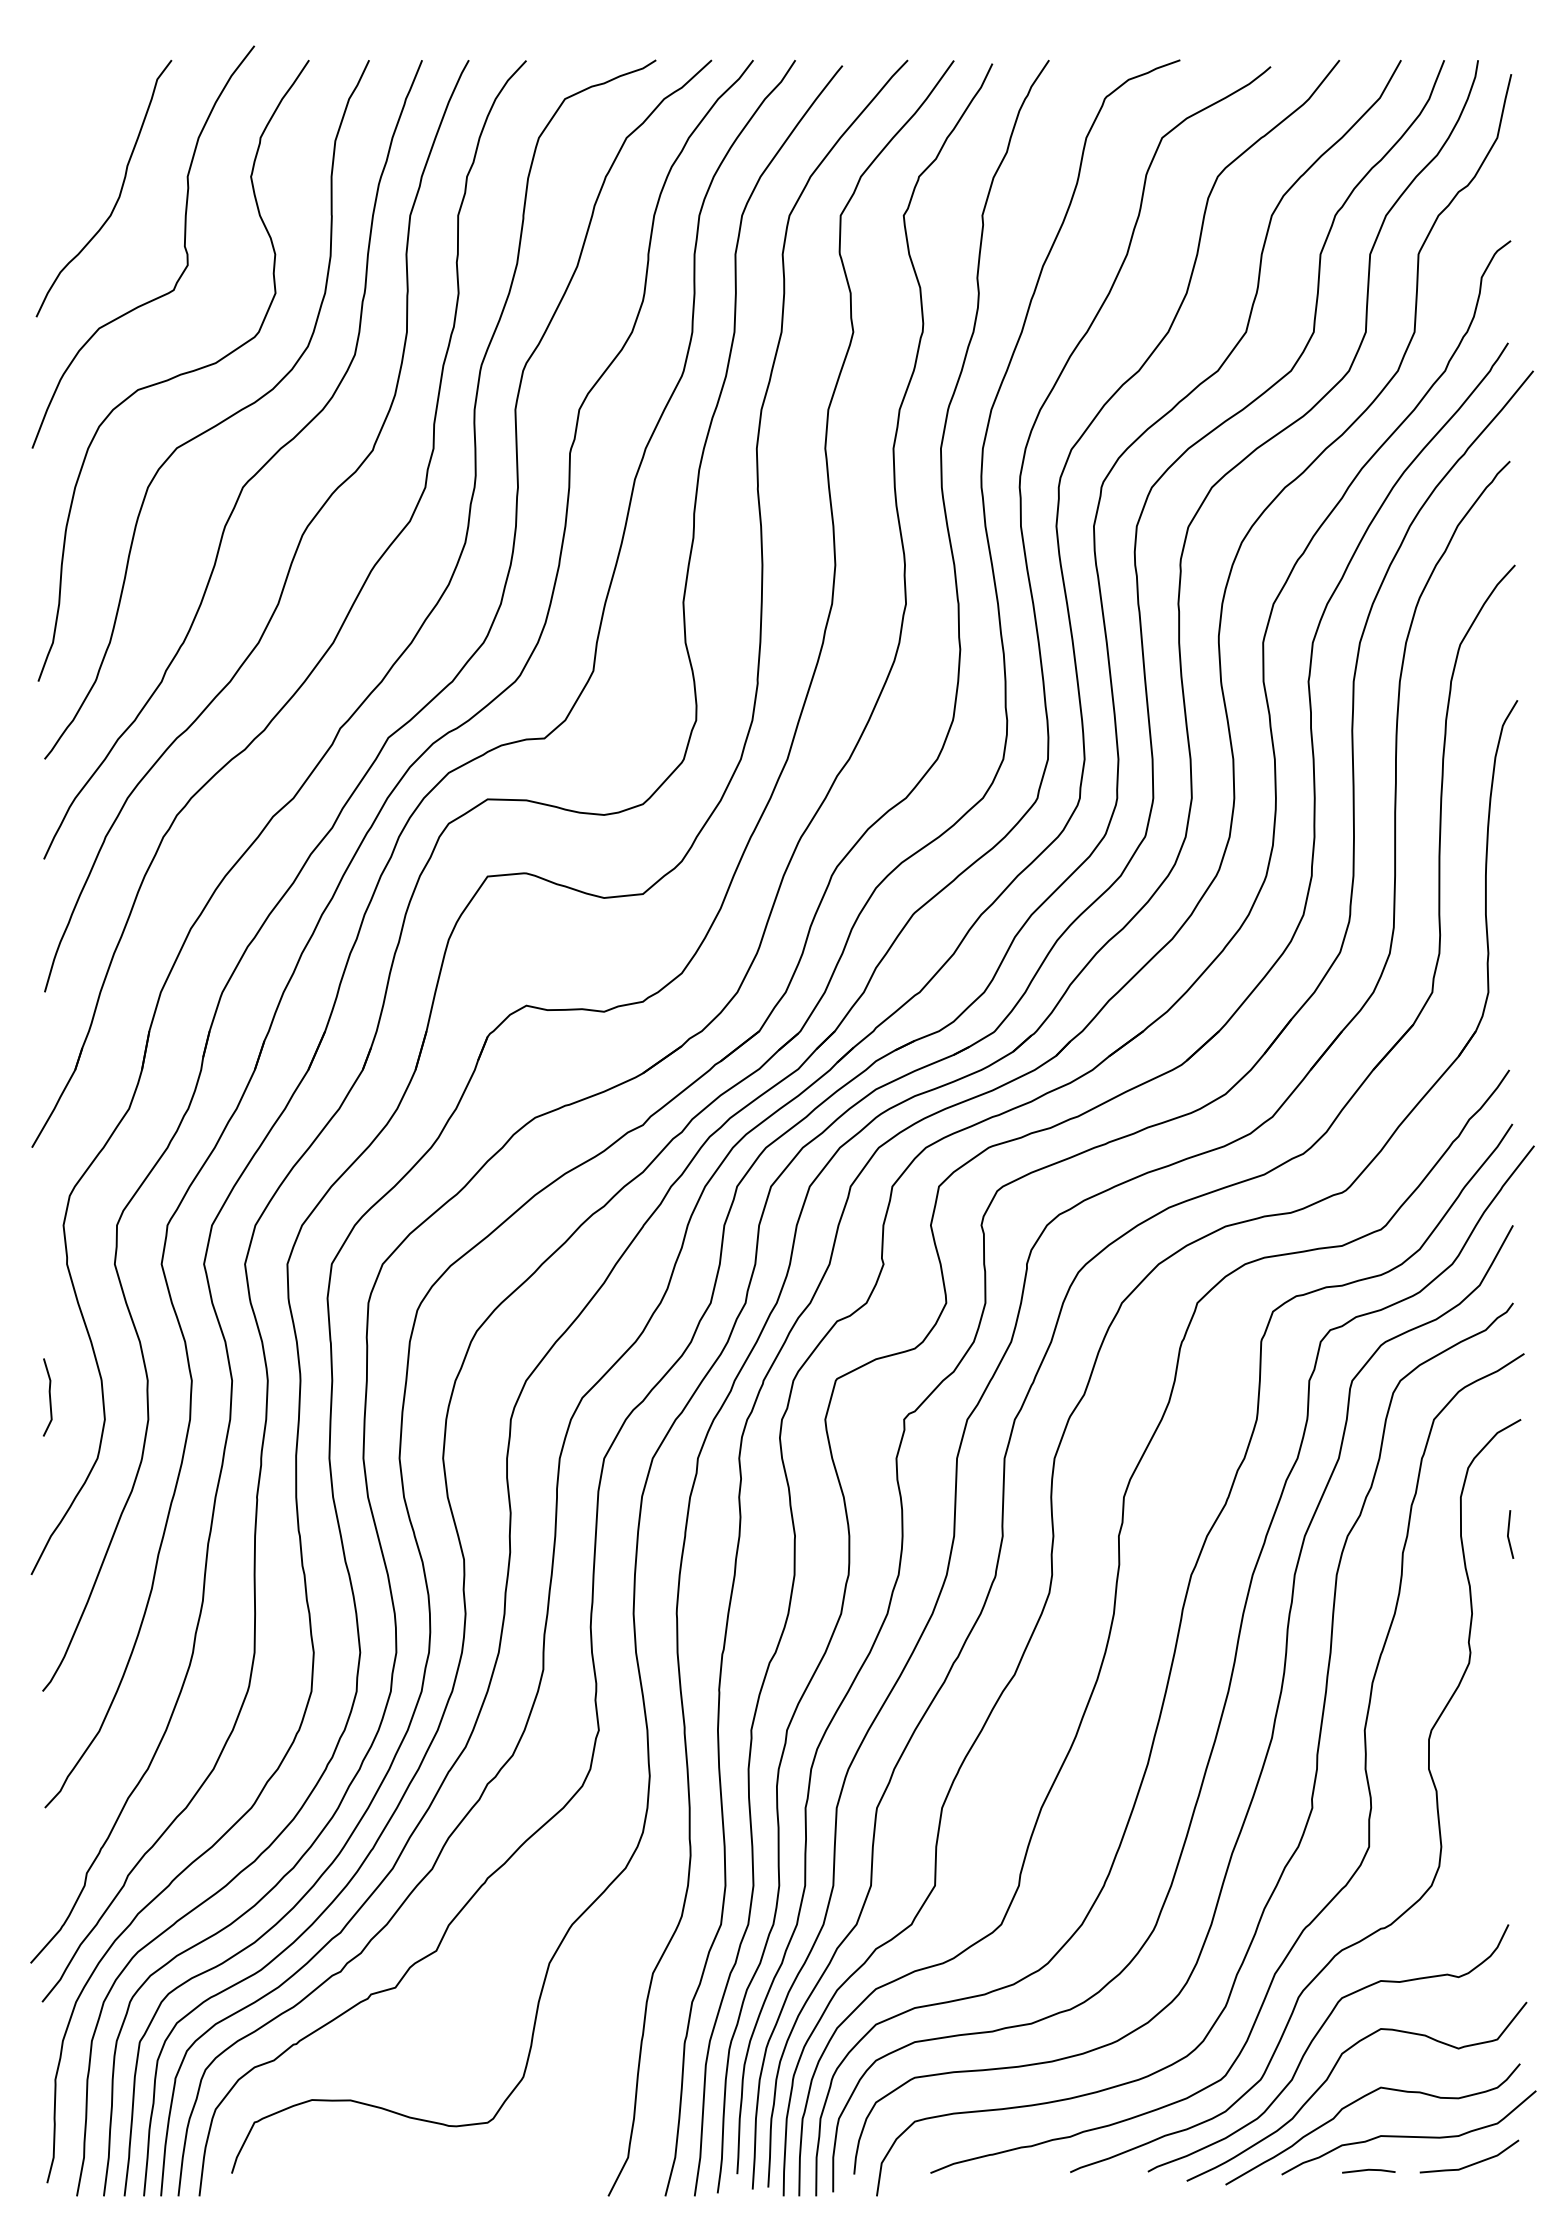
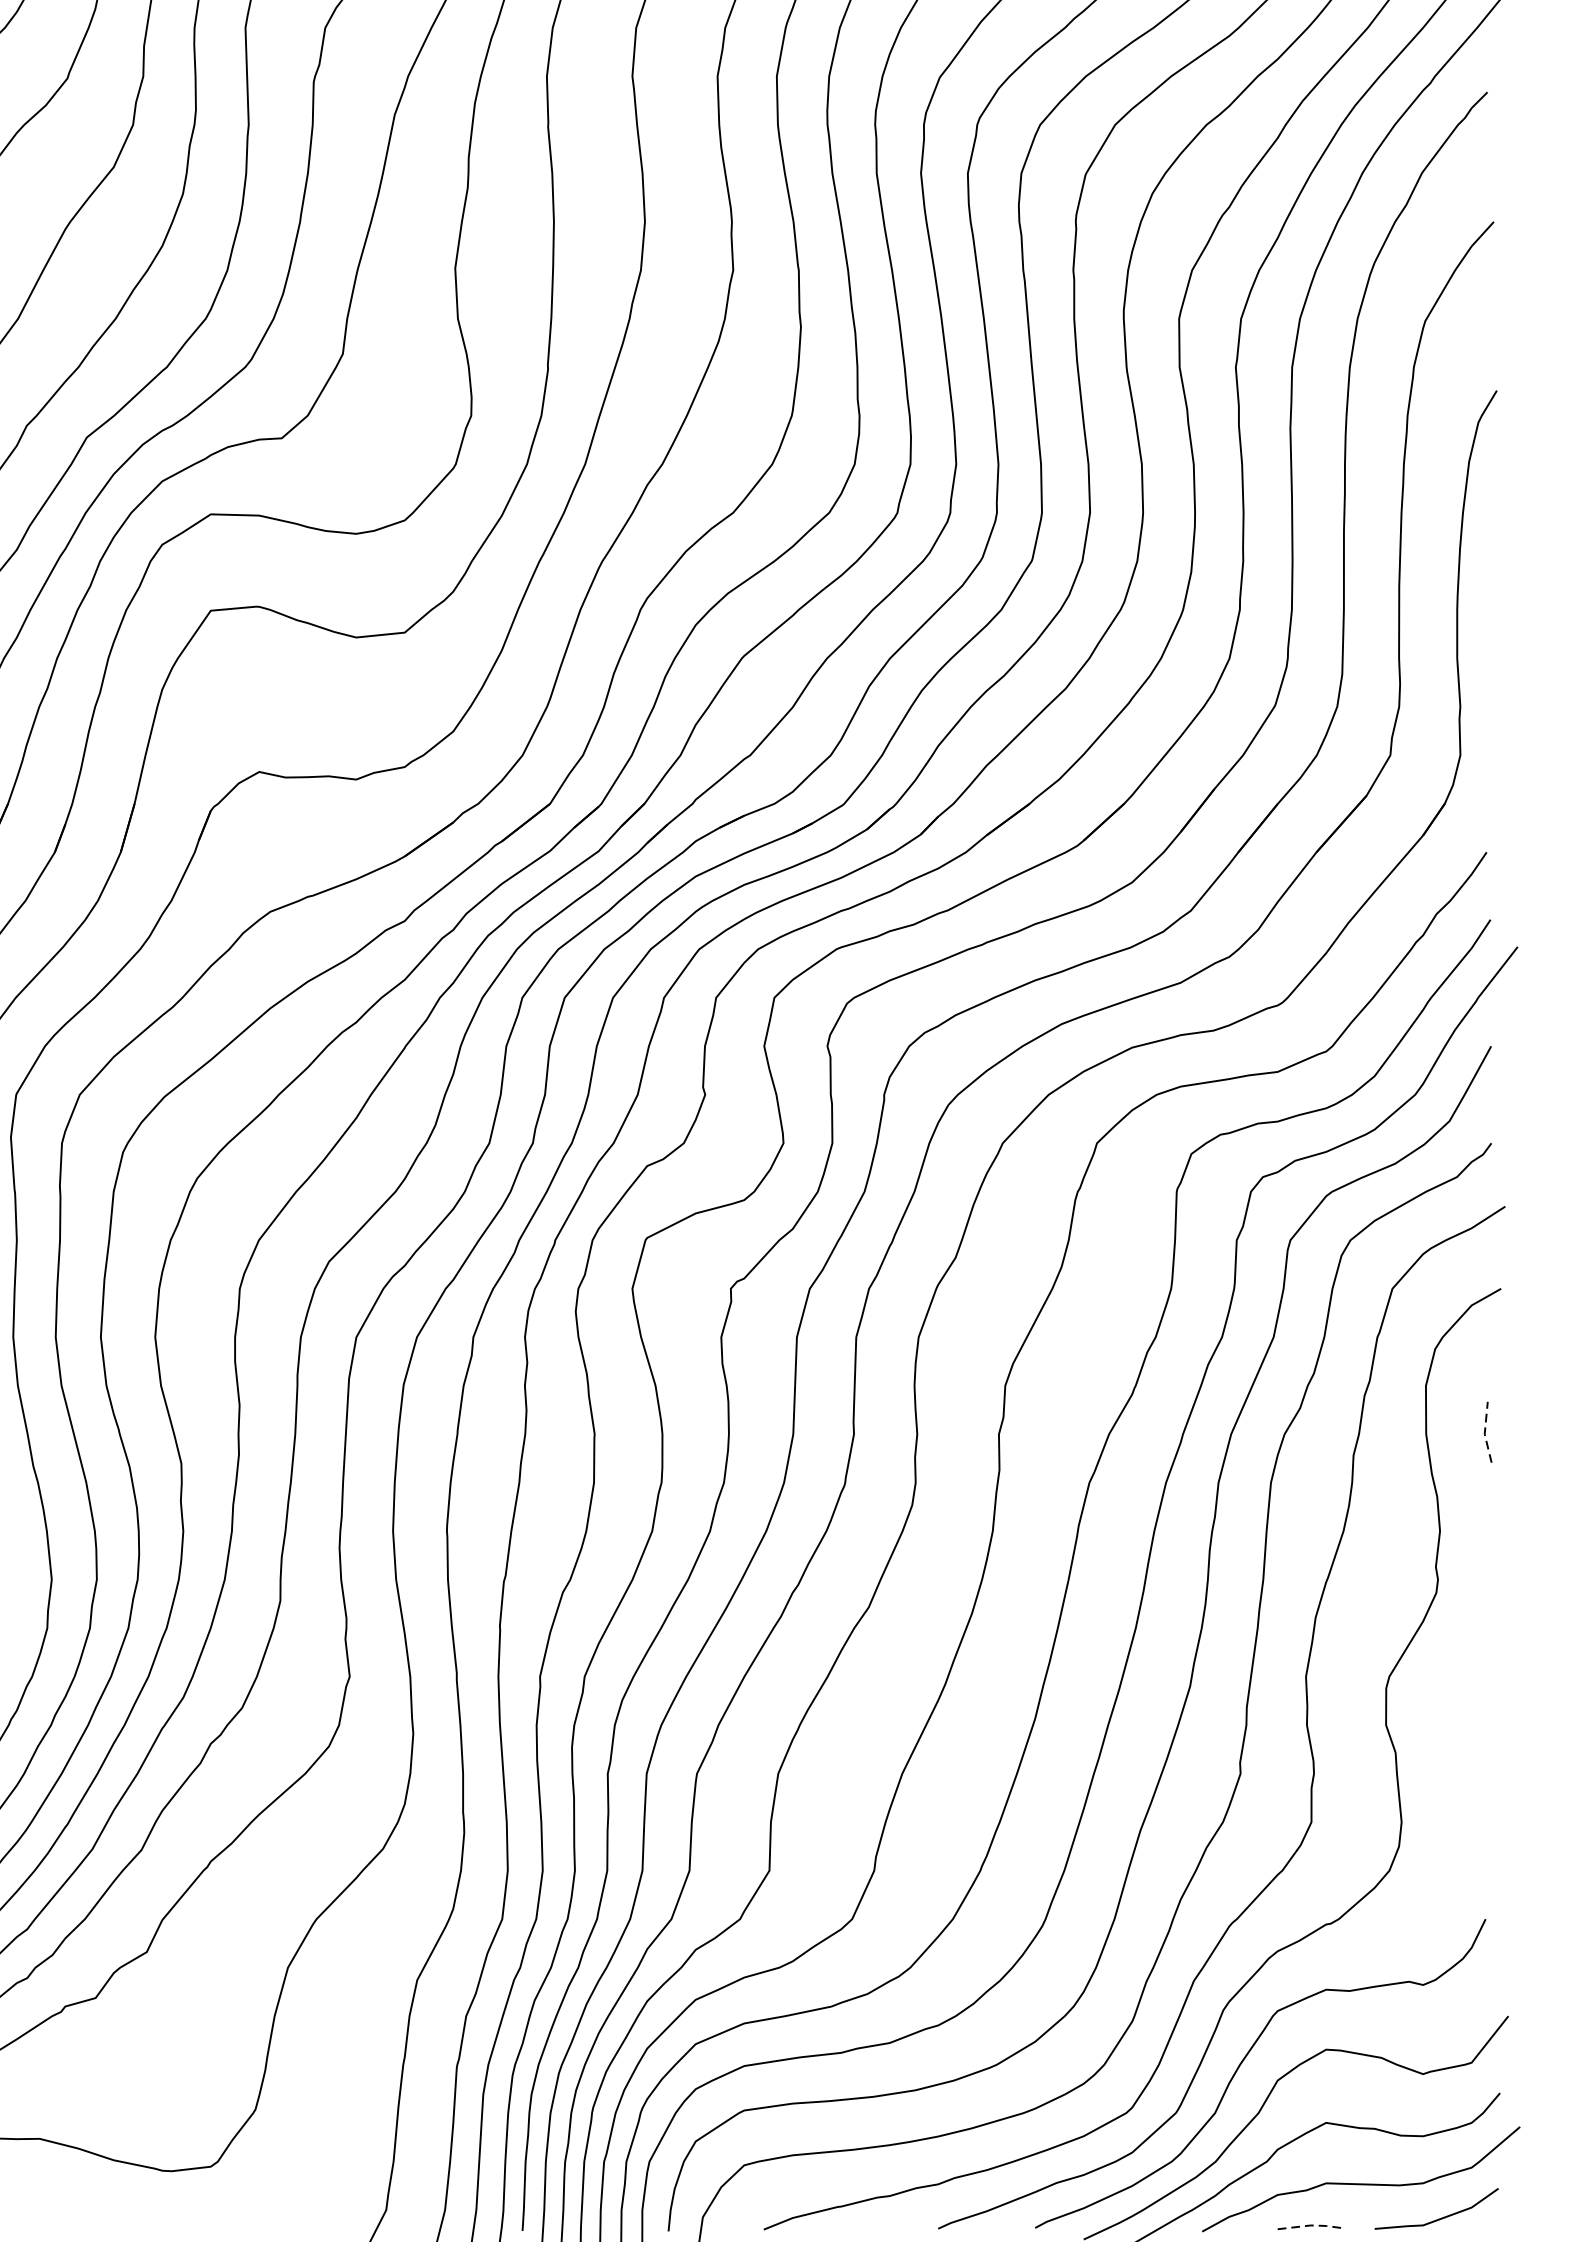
line: (1507, 1535) -> (1484, 1433), solid -> dashed
line: (1369, 2169) -> (1311, 2225), solid -> dashed

